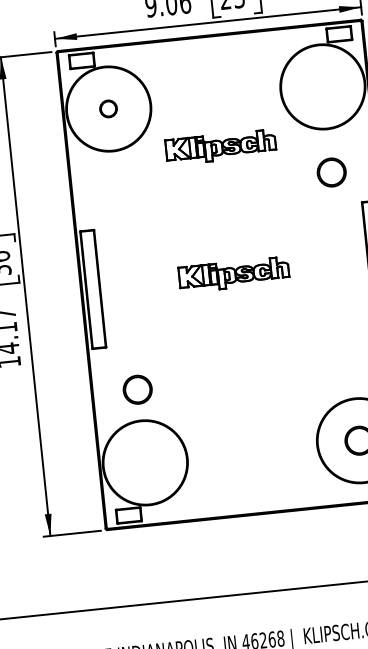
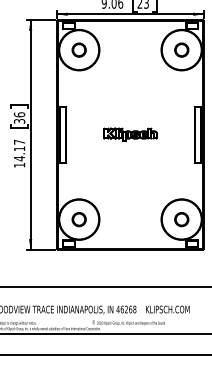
circle: (107, 107) -> (78, 49), size x1.67
part: (220, 146) -> (130, 73), removed
circle: (331, 171) -> (181, 49), moved
circle: (136, 389) -> (78, 219), moved

